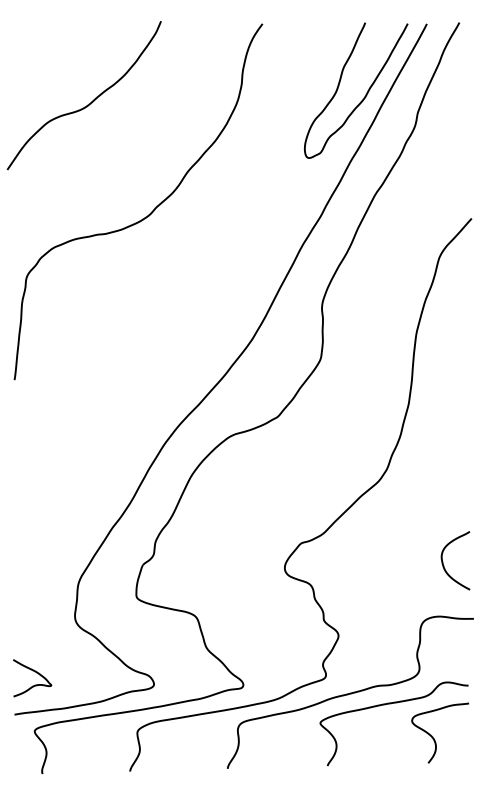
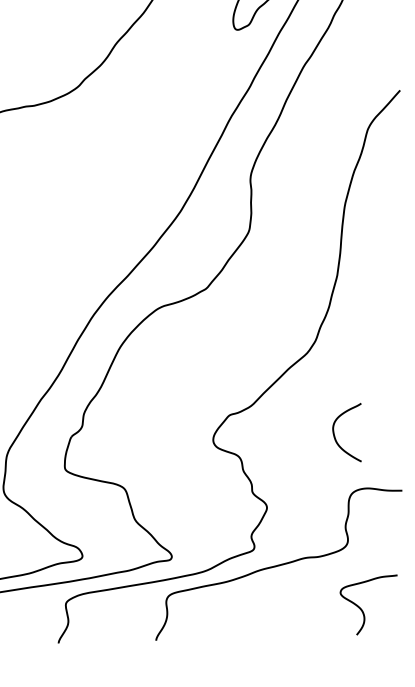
curve: (443, 561) -> (334, 433), moved
curve: (391, 704) -> (319, 576), removed

